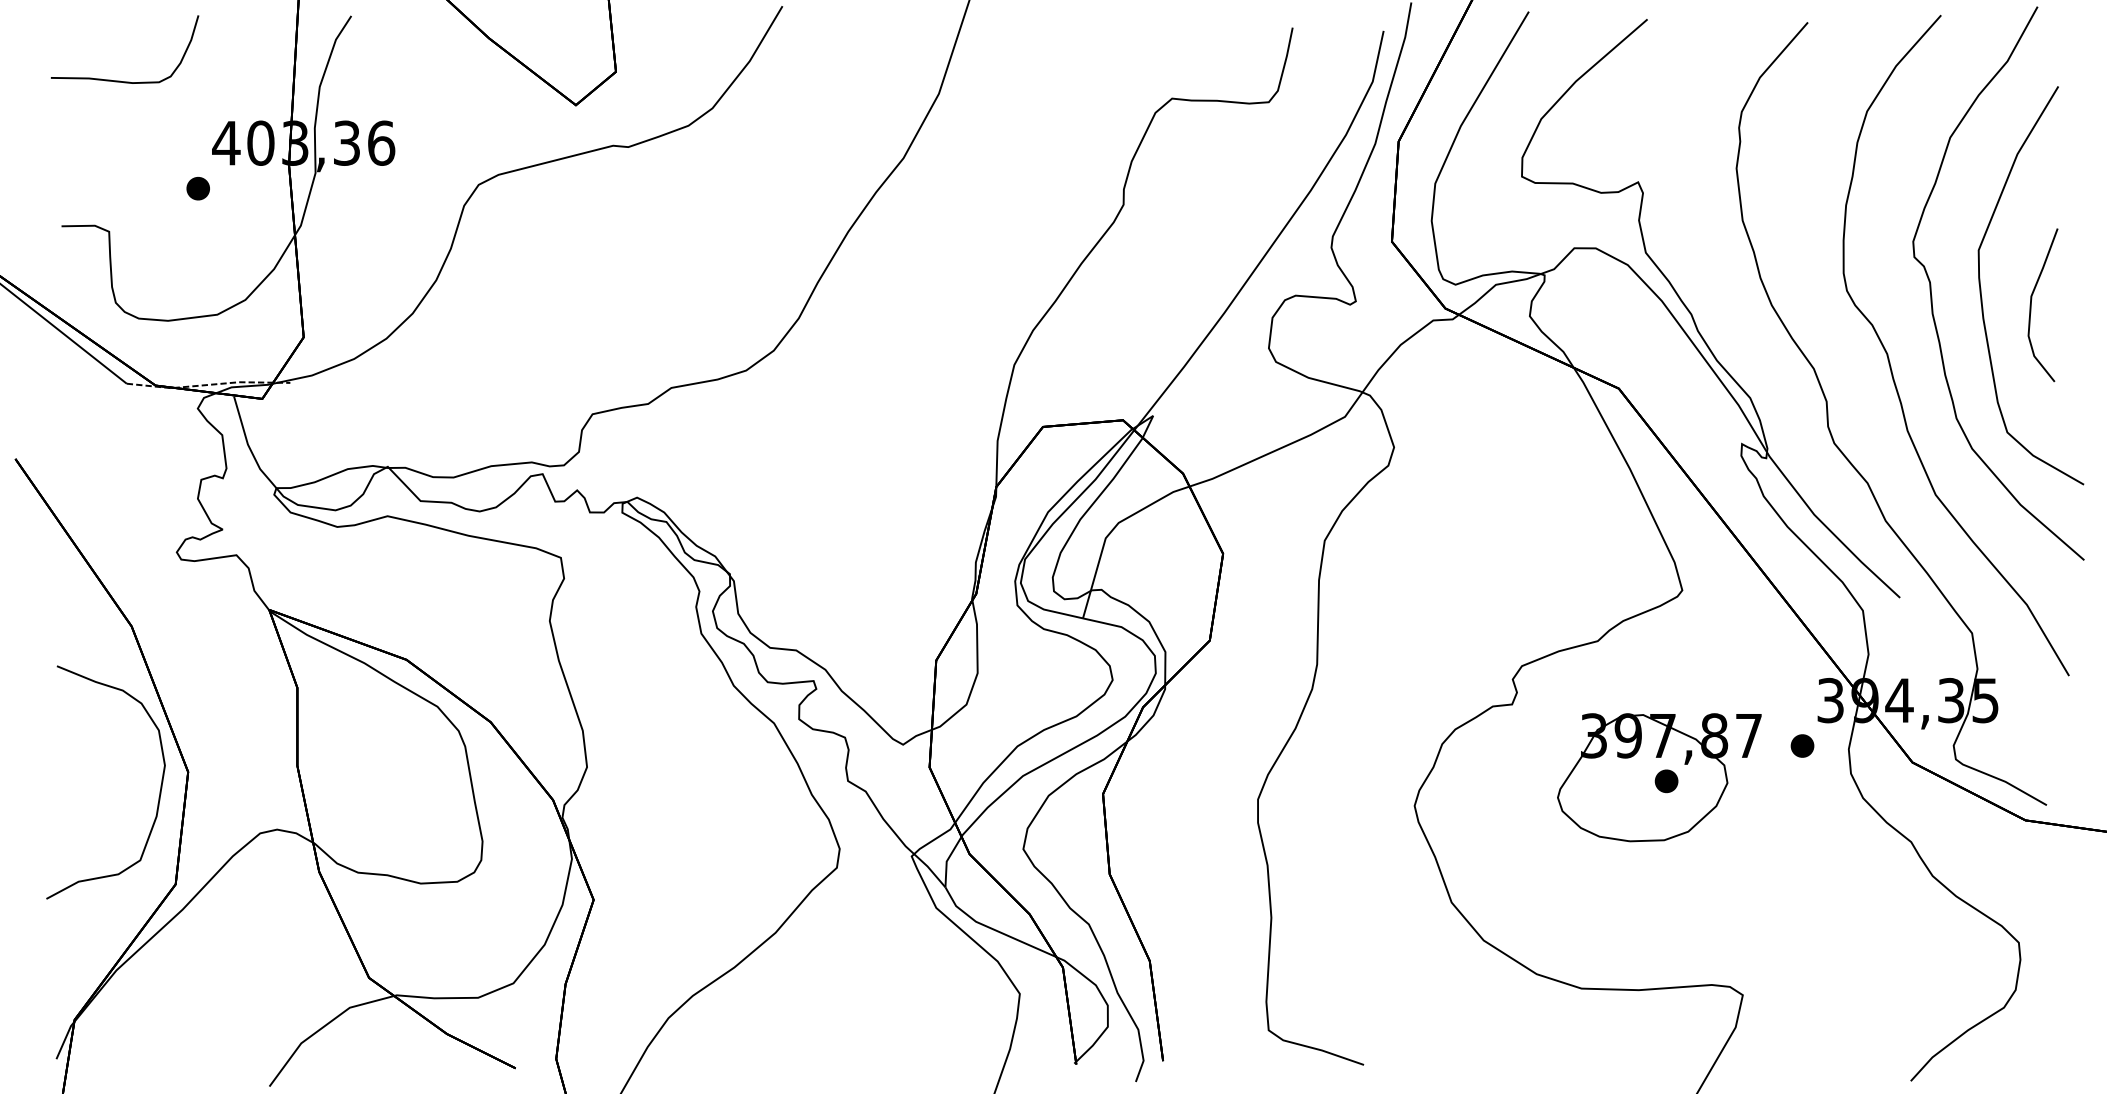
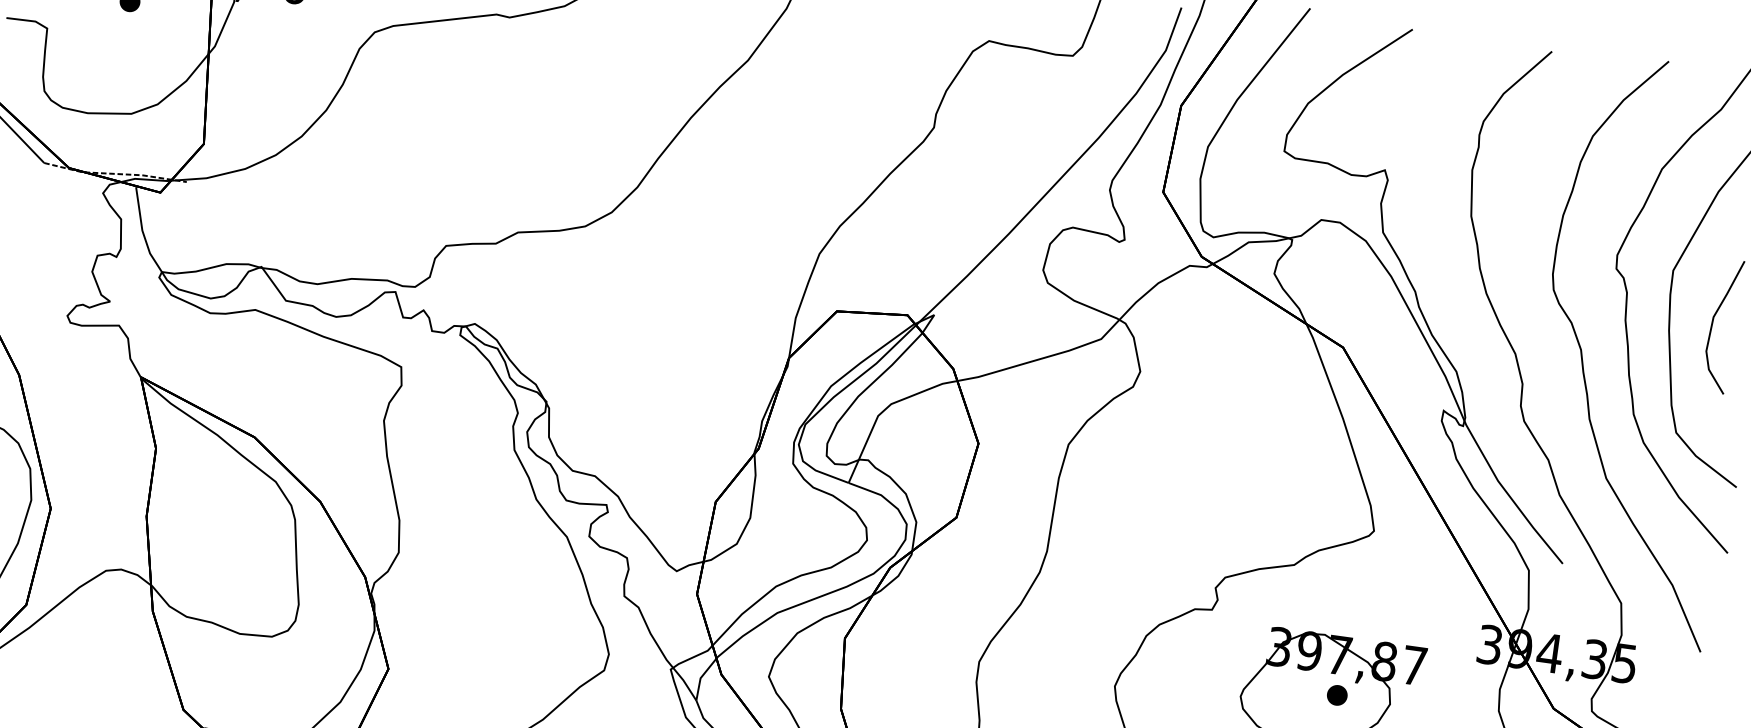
part: (1802, 745) -> (1459, 680), removed

